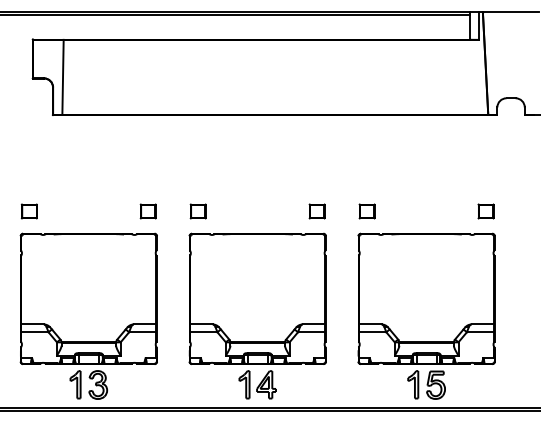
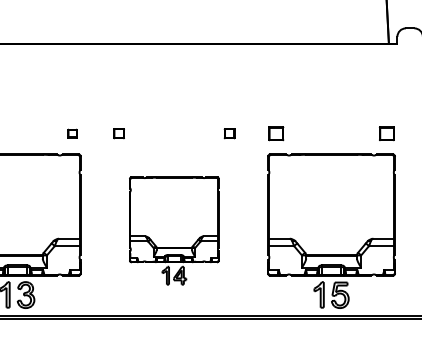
part: (147, 211) -> (71, 133), size x0.6
part: (197, 211) -> (118, 133), size x0.7
part: (316, 211) -> (229, 133), size x0.7
part: (257, 315) -> (174, 230), size x0.7

